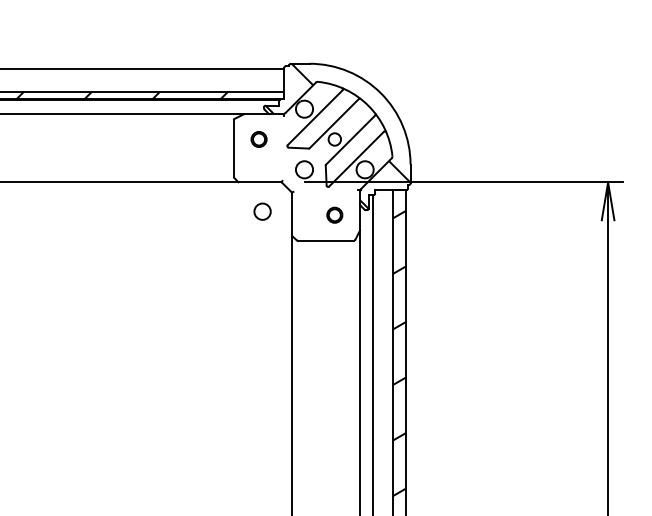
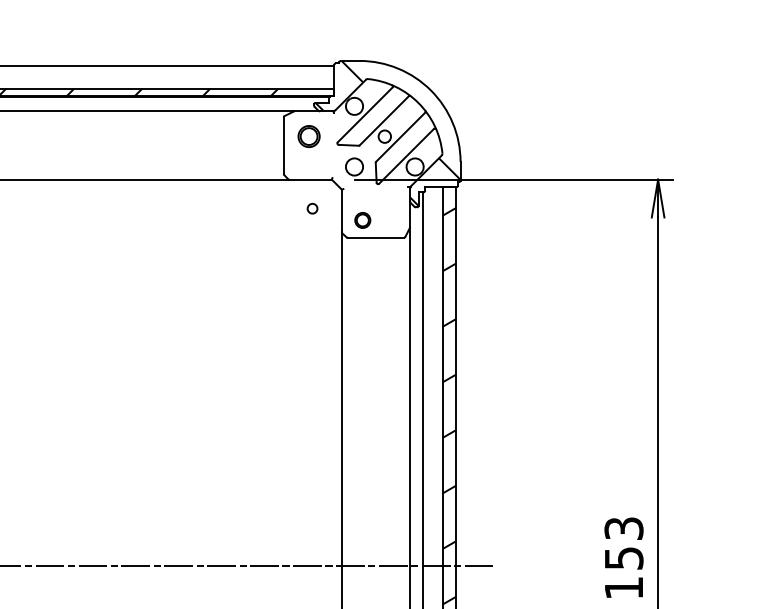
circle: (258, 139) -> (308, 136), size x1.4
circle: (262, 211) -> (312, 208), size x0.6
part: (334, 215) -> (362, 220), moved

